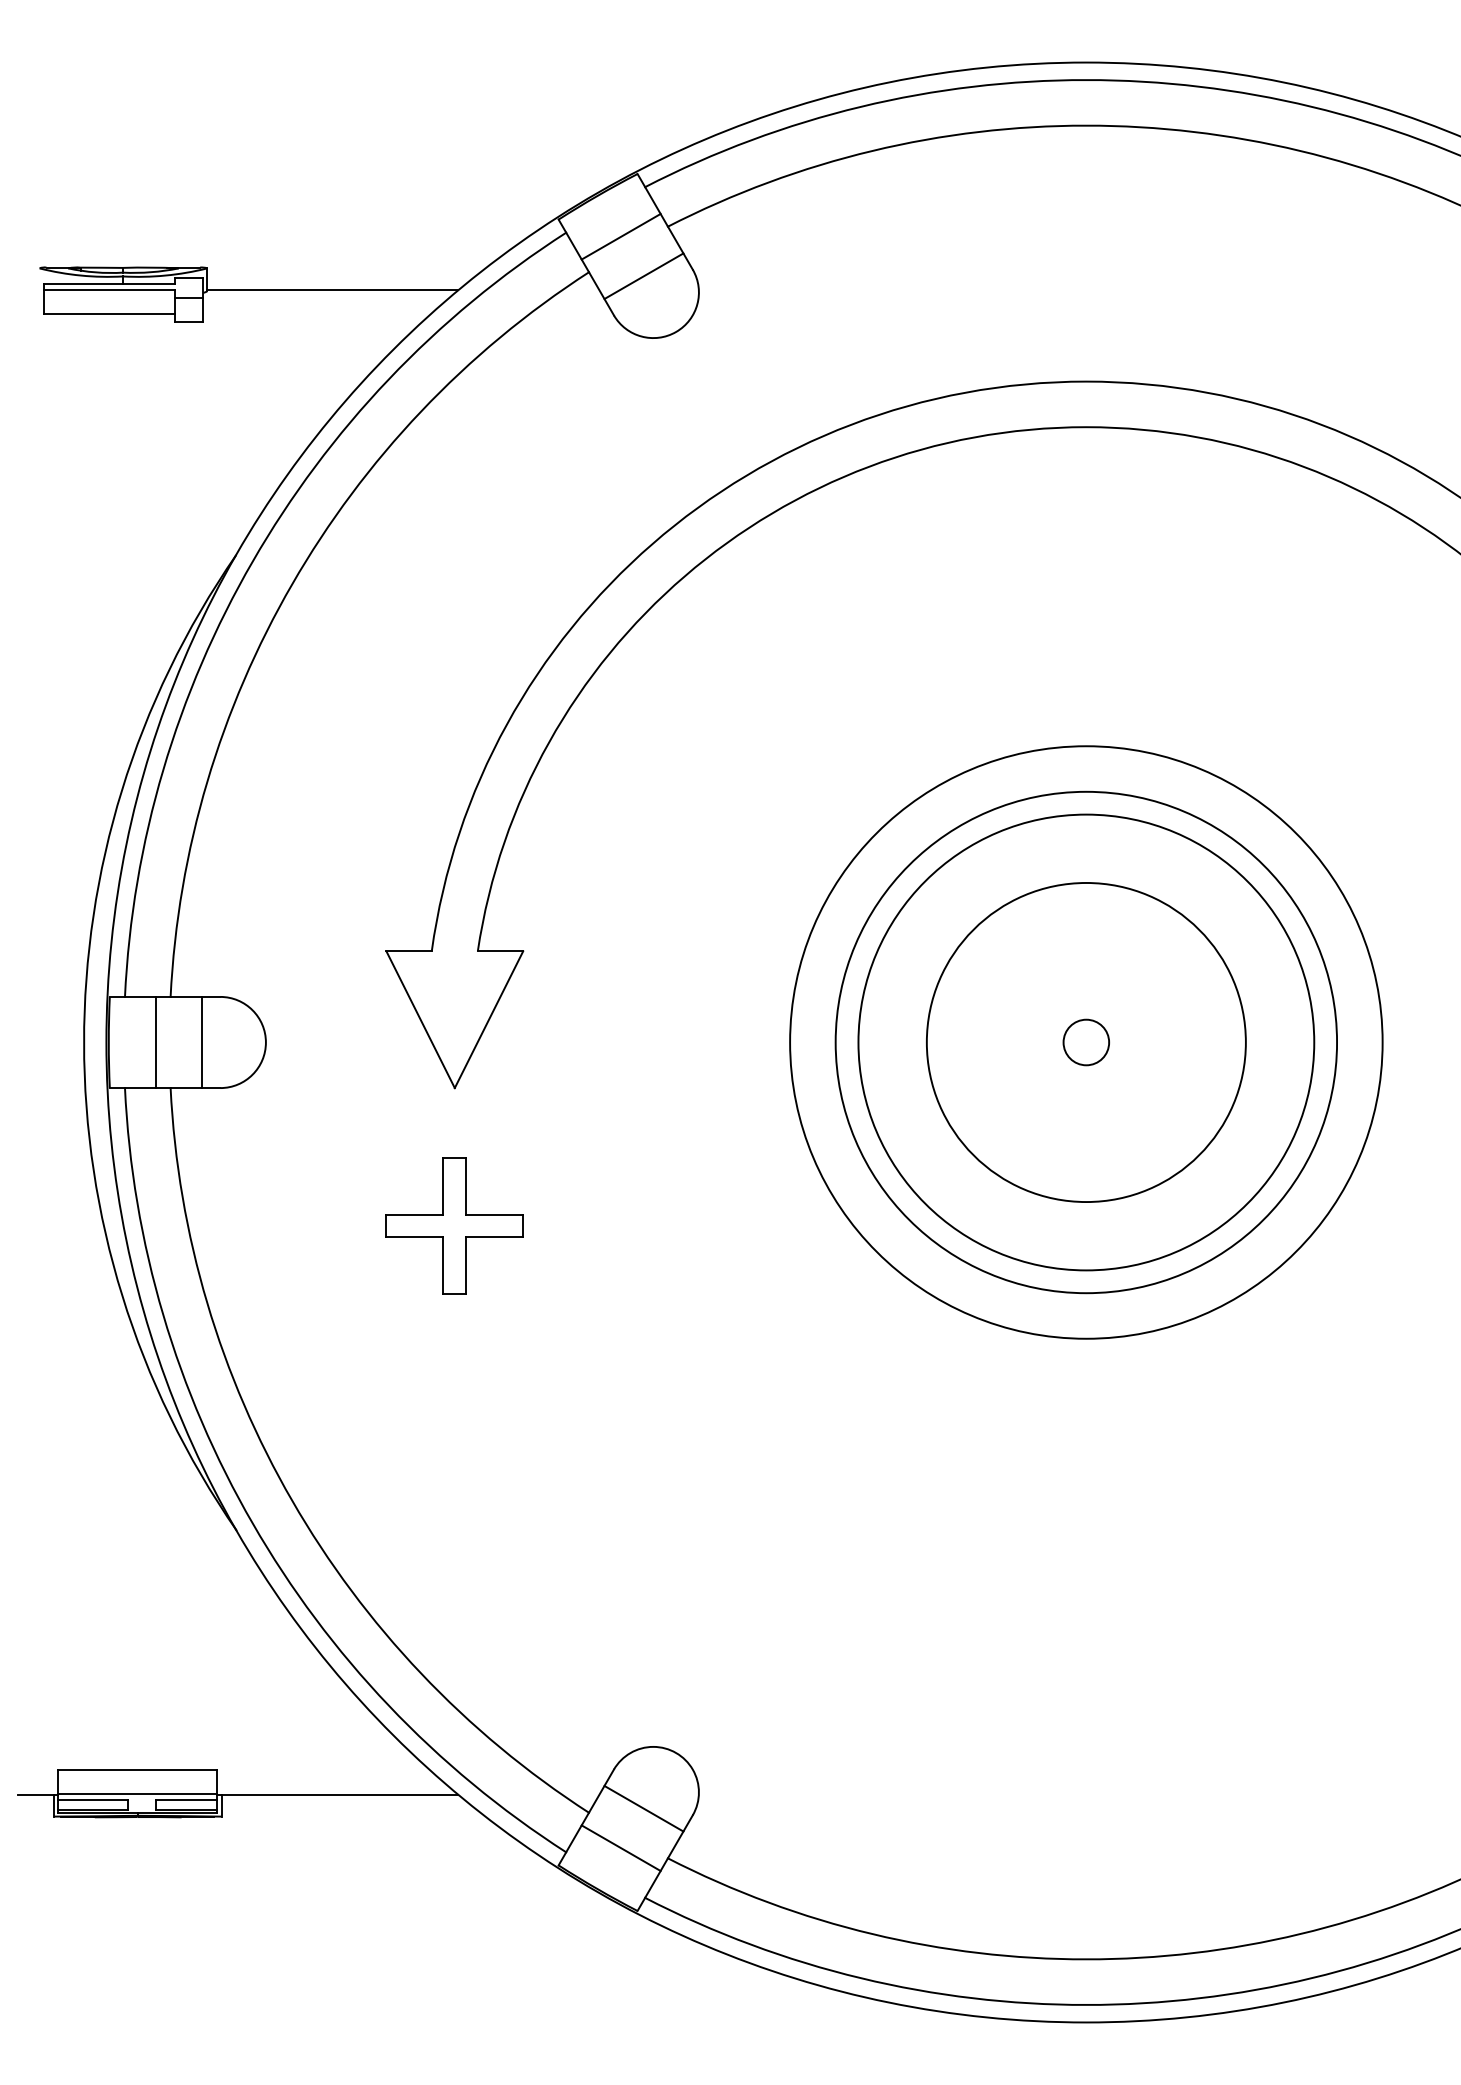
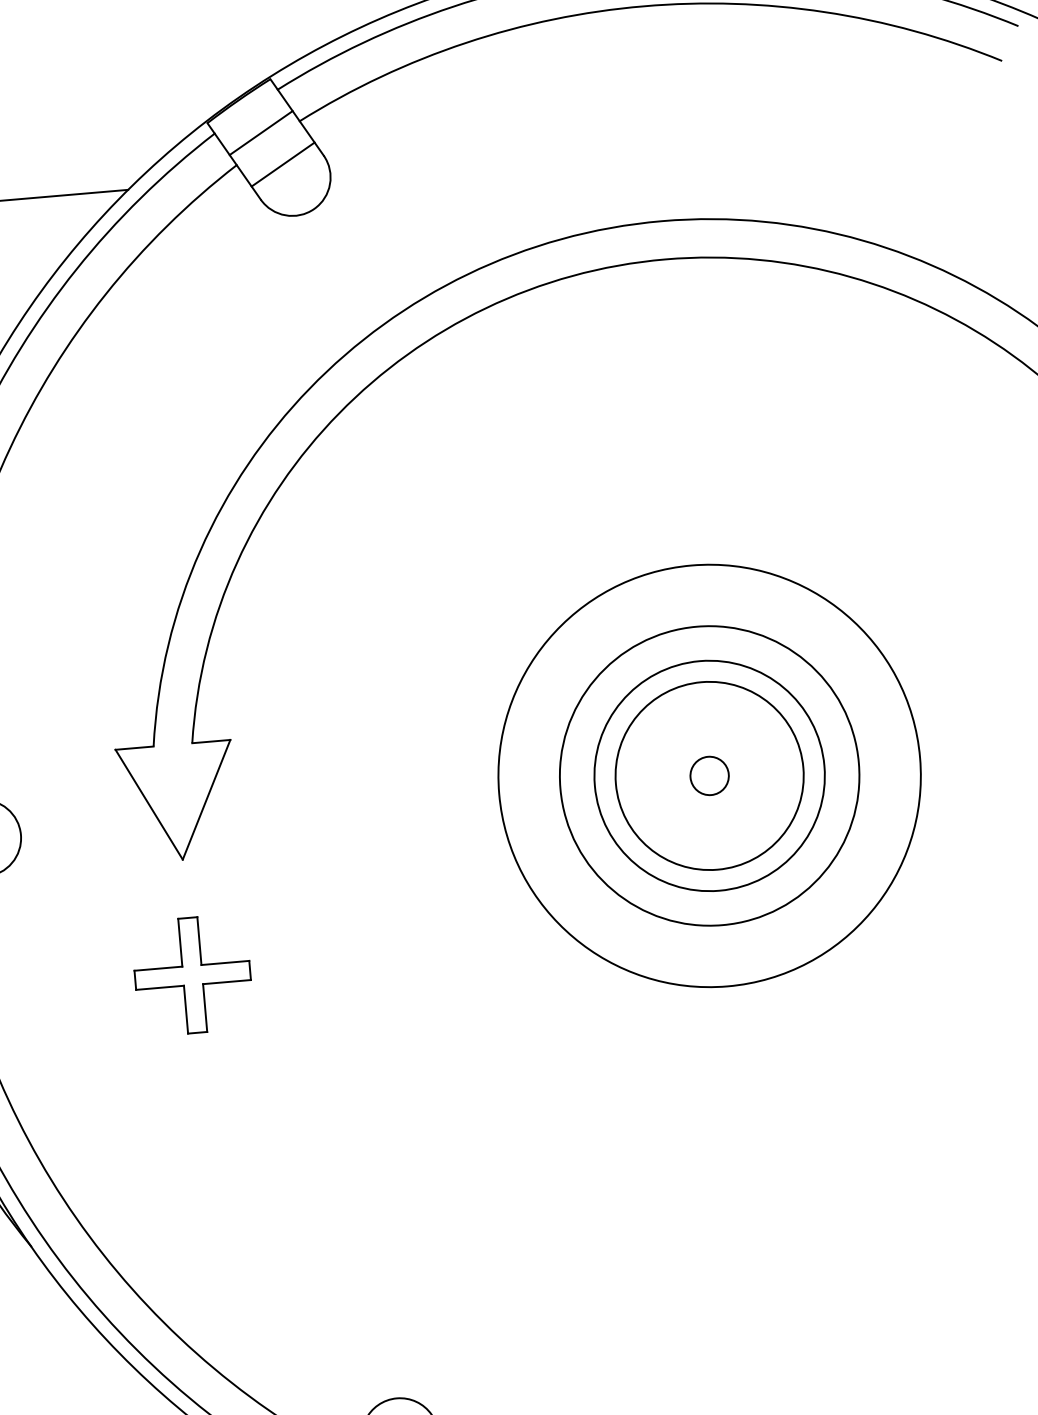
circle: (1085, 1042) -> (708, 776), size x0.7
circle: (1086, 1042) -> (709, 775), size x0.6
circle: (1086, 1042) -> (709, 775), size x0.6

